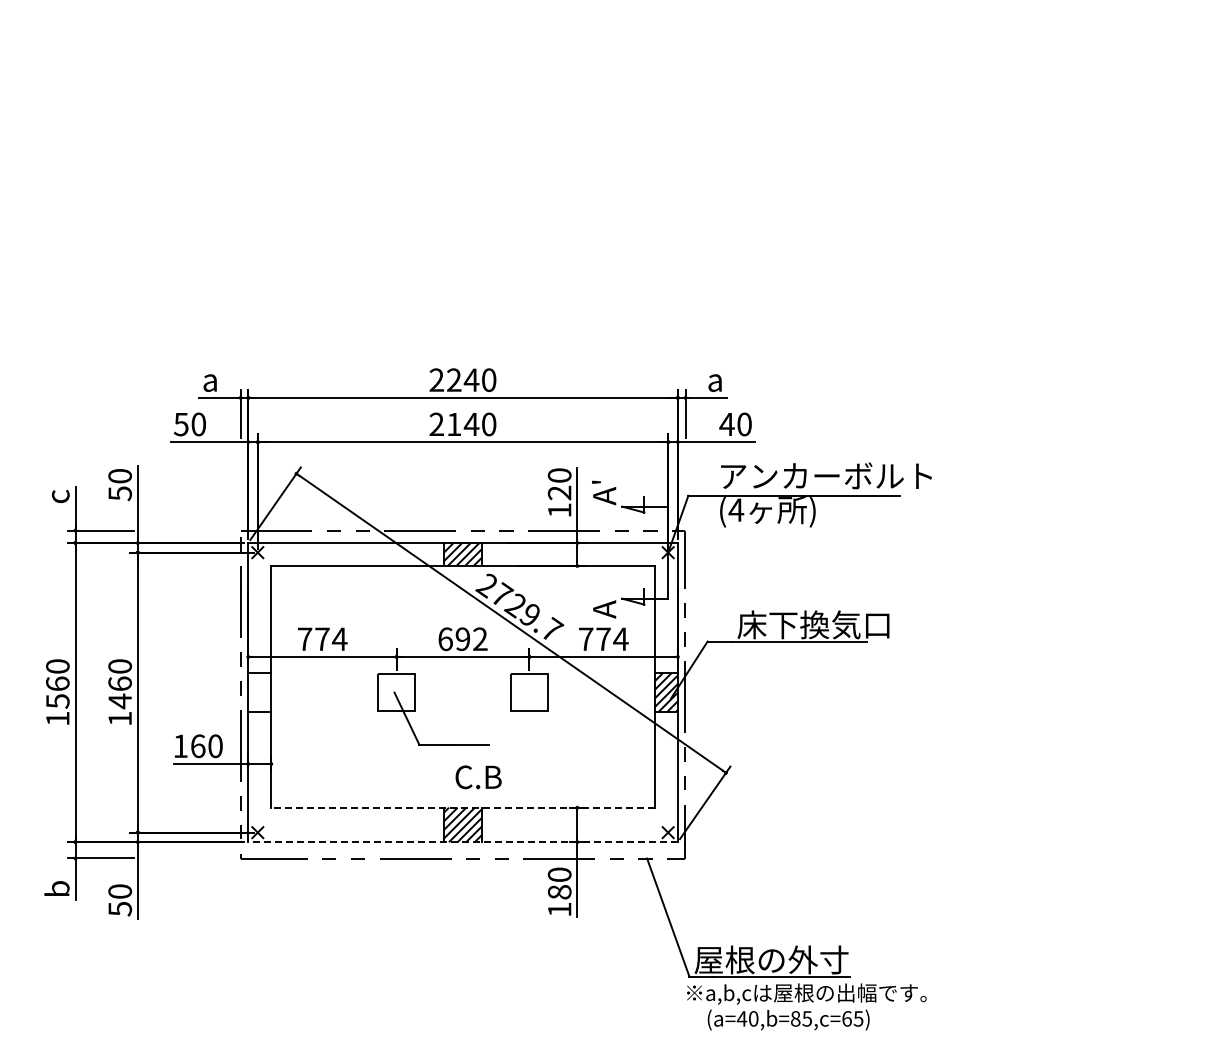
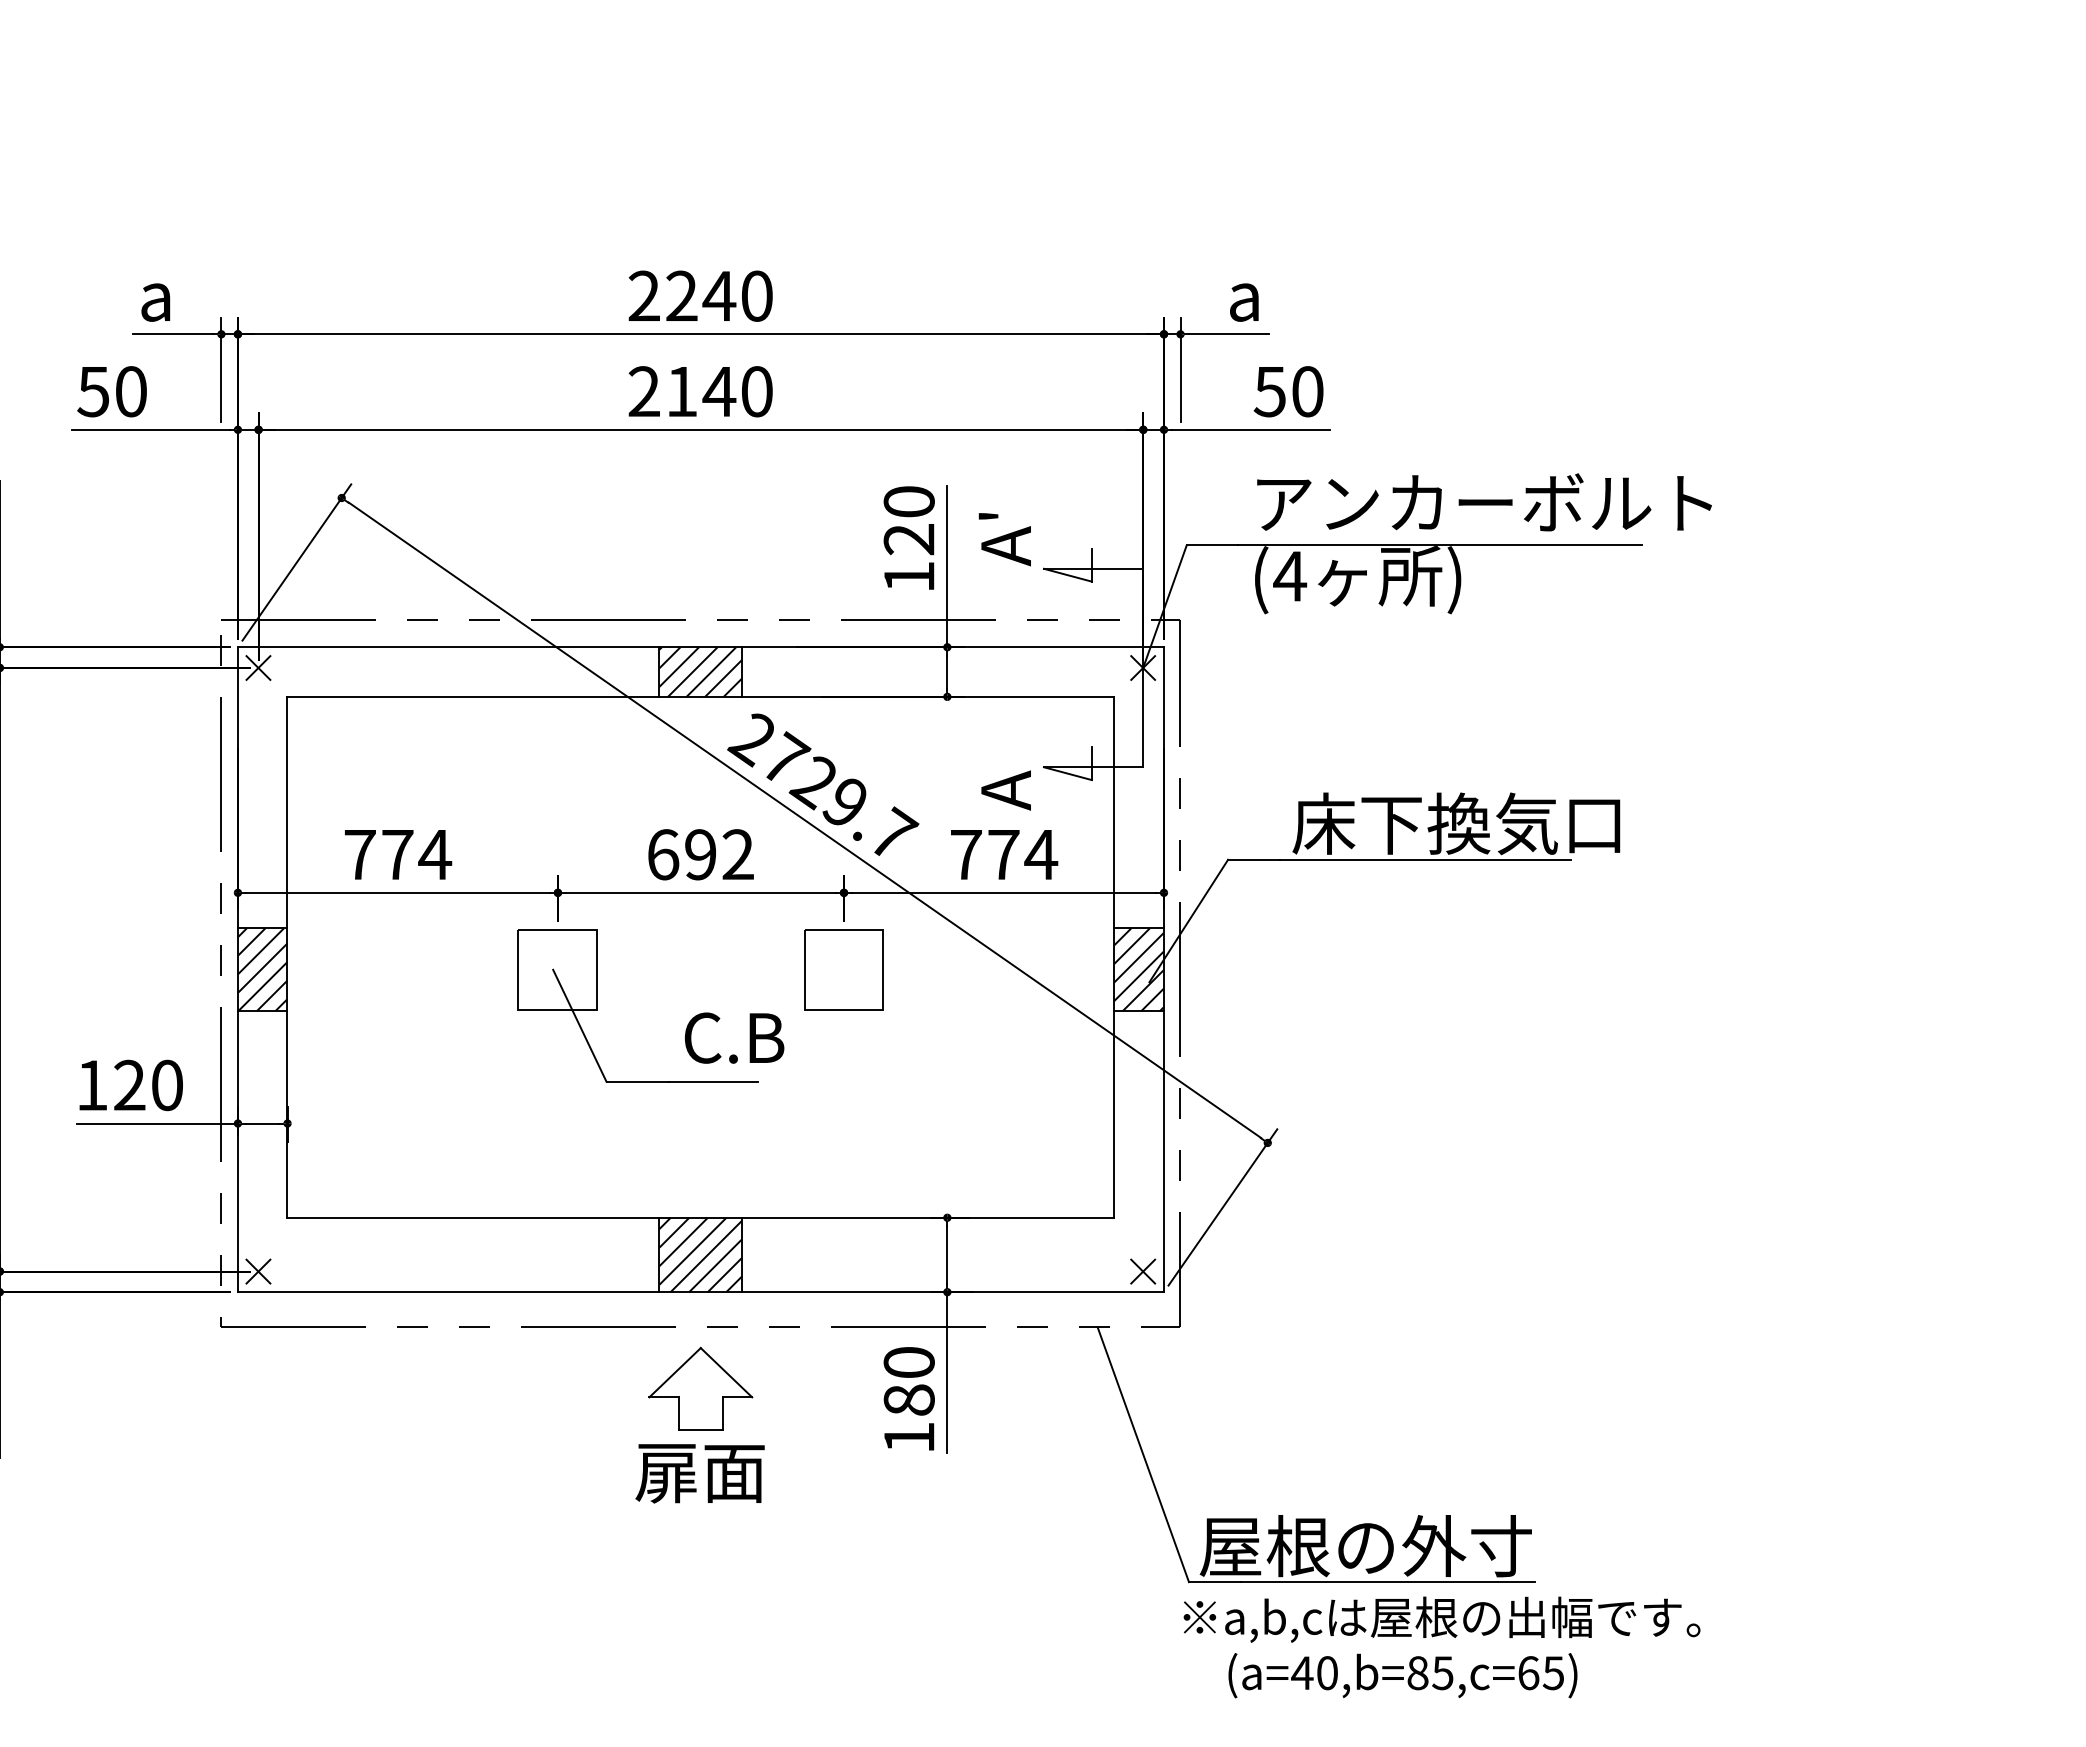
text: (726, 424) -> (1268, 391), 40 -> 50
hatch: (259, 692) -> (262, 969), added
text: (198, 746) -> (130, 1085), 160 -> 120
text: (478, 777) -> (734, 1038), moved
line: (463, 807) -> (701, 1217), dashed -> solid
line: (463, 842) -> (701, 1292), dashed -> solid
part: (462, 903) -> (699, 1424), added

